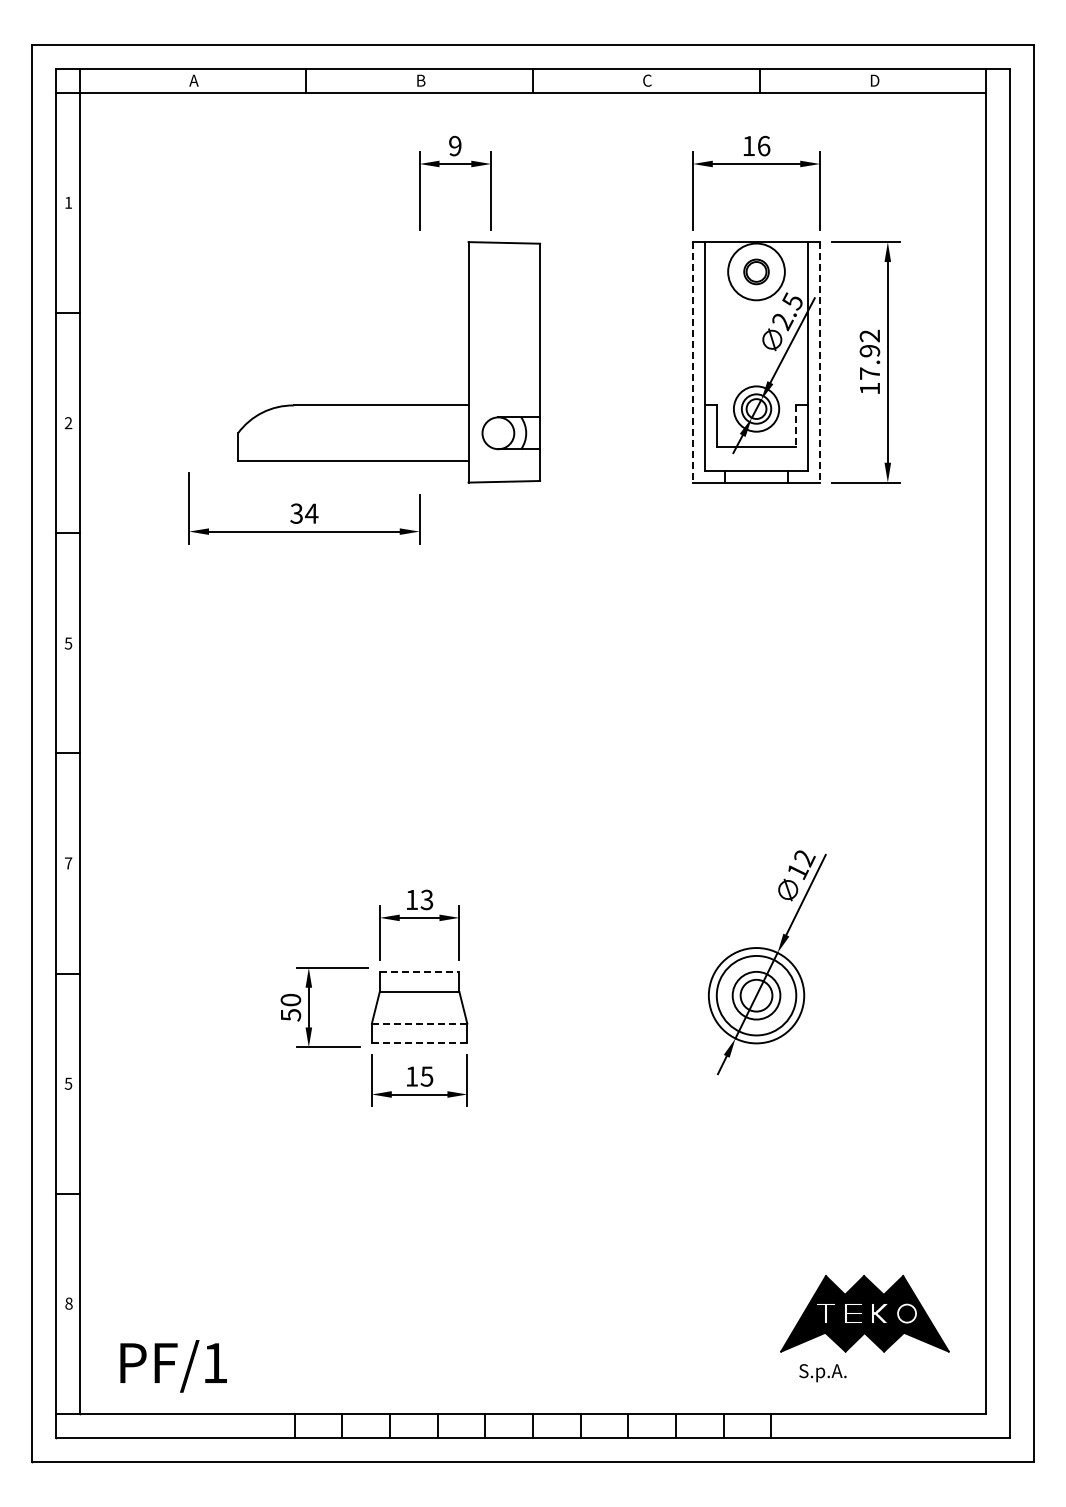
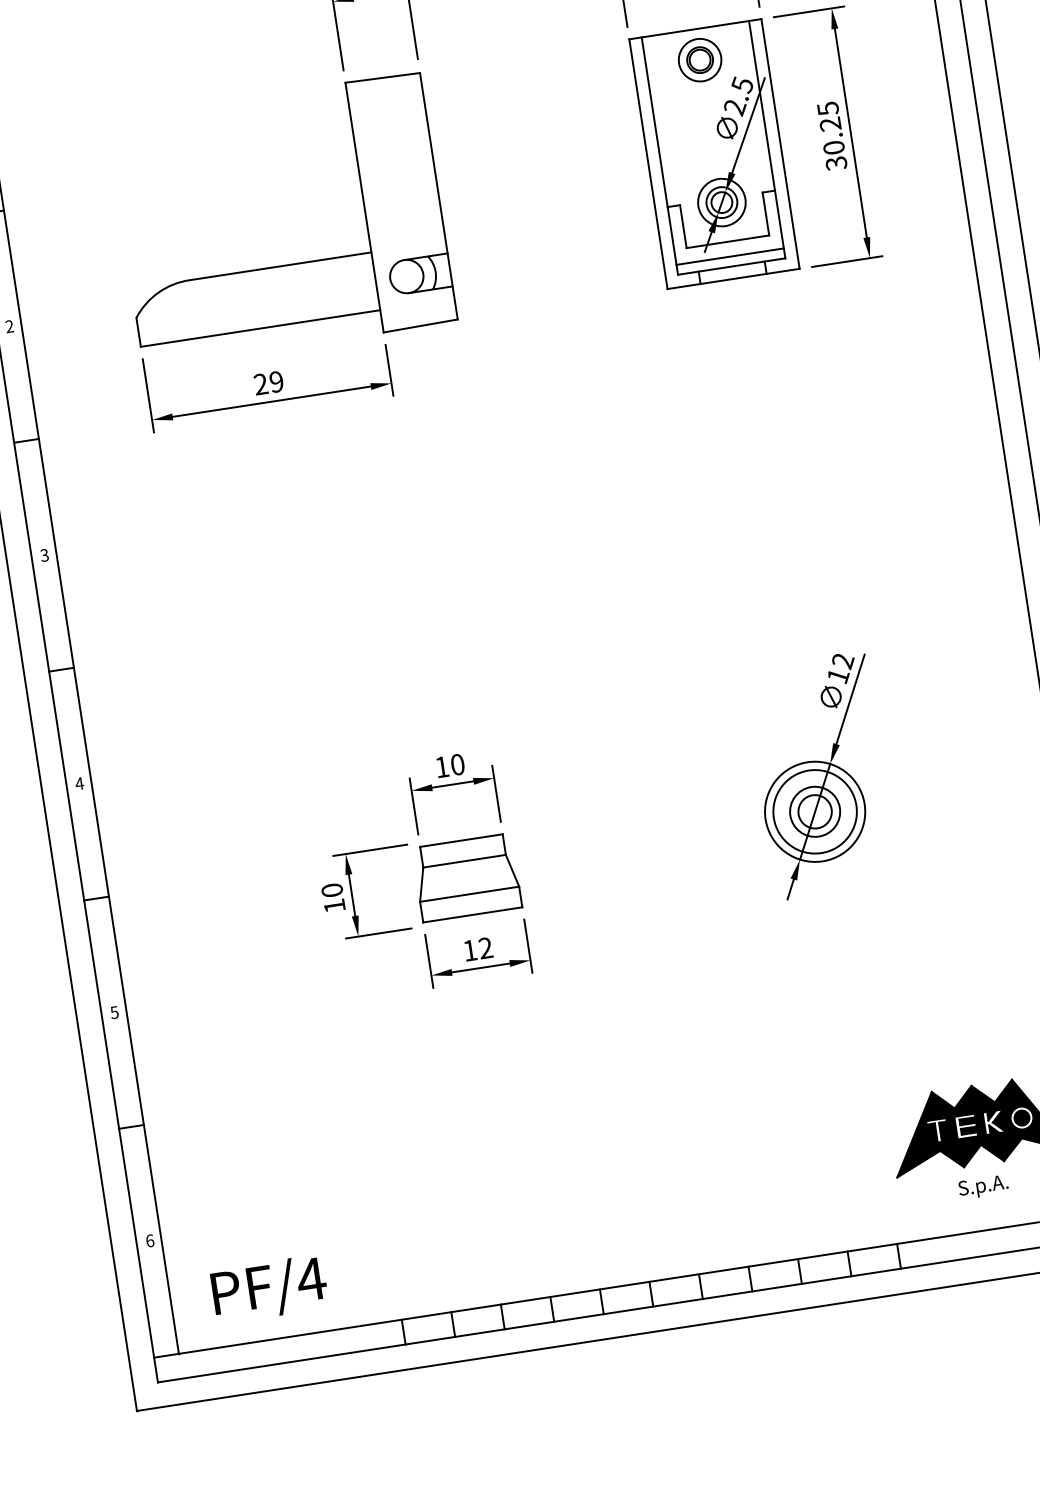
circle: (756, 271) -> (700, 59), size x0.71
line: (692, 362) -> (648, 164), dashed -> solid
line: (820, 362) -> (780, 144), dashed -> solid
text: (869, 362) -> (831, 136), 17.92 -> 30.25
part: (388, 404) -> (288, 264), moved
line: (796, 426) -> (766, 214), dashed -> solid
line: (756, 461) -> (730, 257), added
text: (304, 513) -> (269, 382), 34 -> 29
text: (68, 642) -> (44, 554), 5 -> 3
text: (68, 863) -> (79, 783), 7 -> 4
text: (426, 899) -> (457, 764), 13 -> 10
line: (419, 971) -> (461, 840), dashed -> solid
text: (291, 1015) -> (335, 906), 50 -> 10
line: (419, 1023) -> (469, 894), dashed -> solid
line: (419, 1043) -> (472, 915), dashed -> solid
text: (426, 1076) -> (485, 948), 15 -> 12
text: (68, 1303) -> (149, 1240), 8 -> 6
text: (214, 1362) -> (310, 1278), PF/1 -> PF/4
text: (822, 1373) -> (983, 1187), moved

